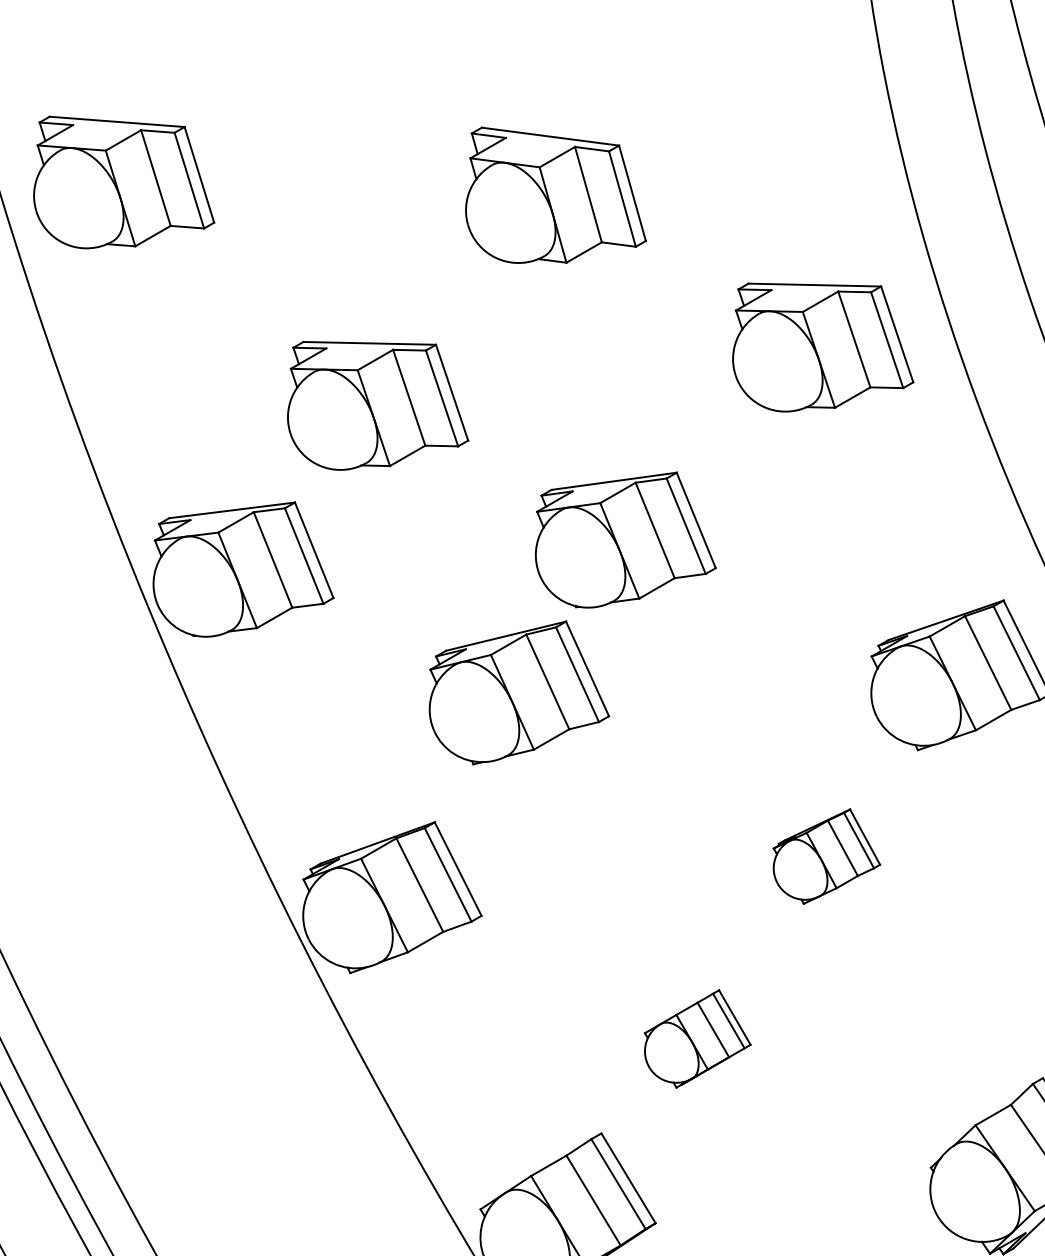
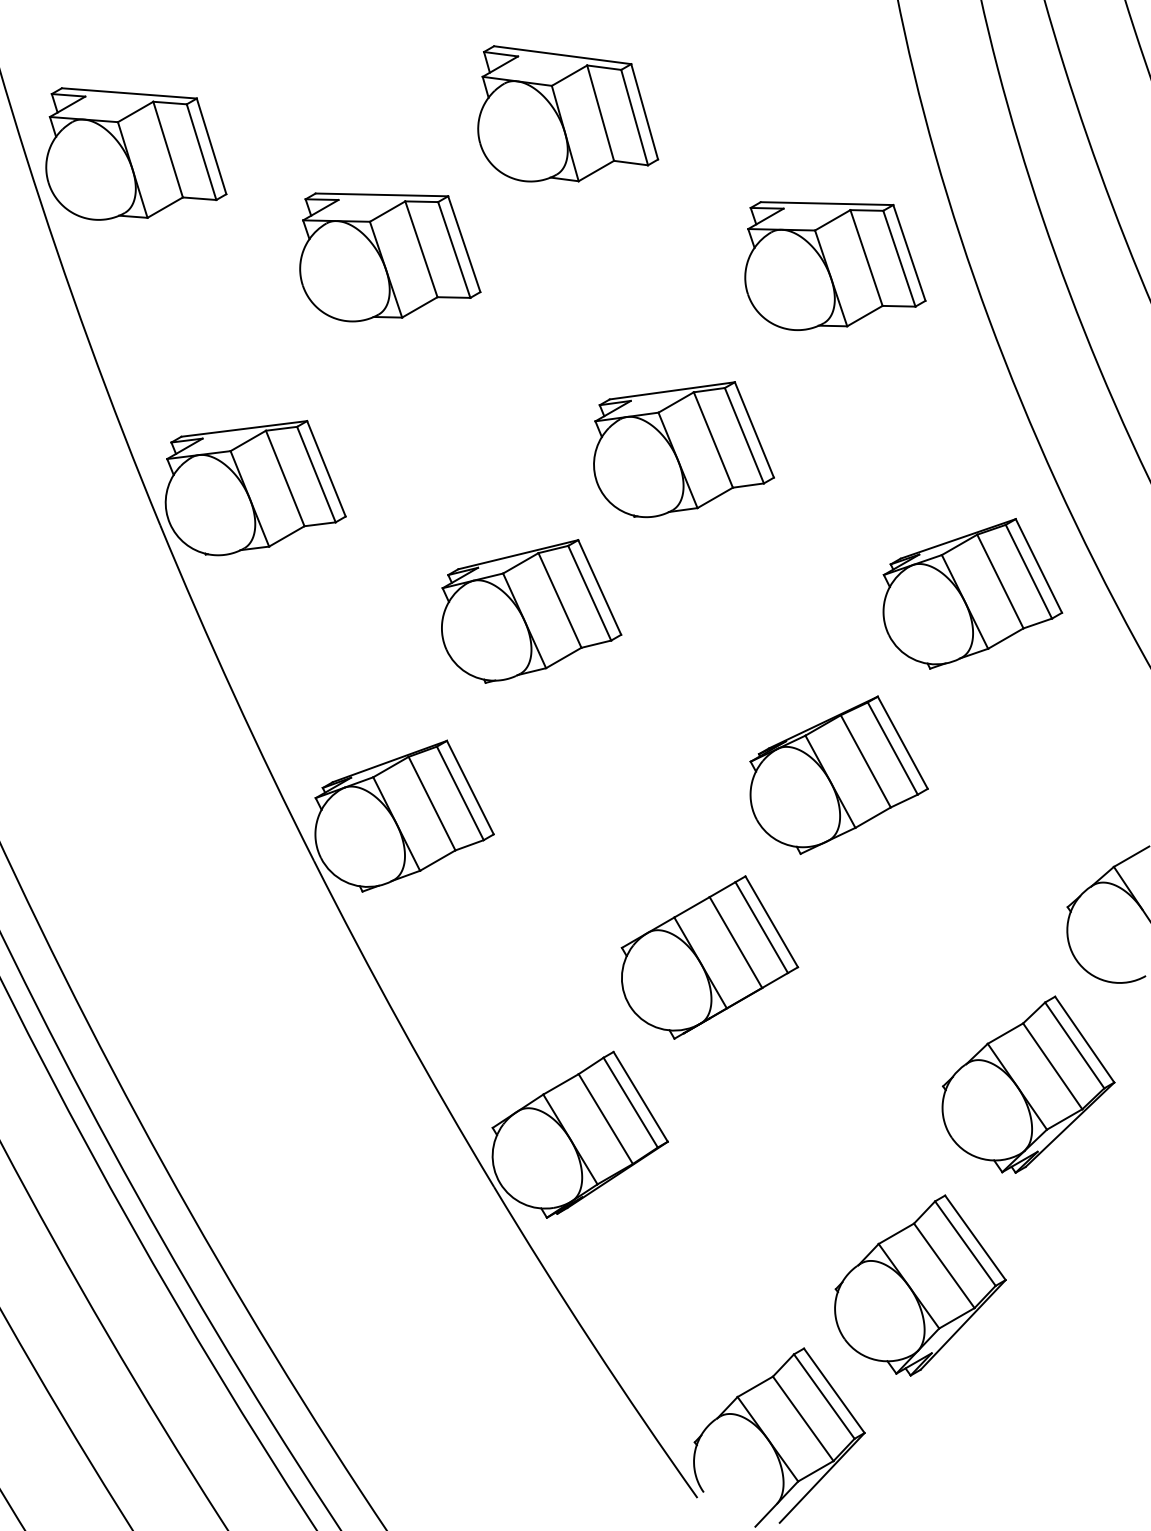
part: (124, 181) -> (136, 153), moved
part: (378, 405) -> (390, 257), moved
part: (625, 539) -> (683, 449), moved
part: (826, 855) -> (838, 774), size x1.67
part: (697, 1038) -> (709, 957), size x1.67

